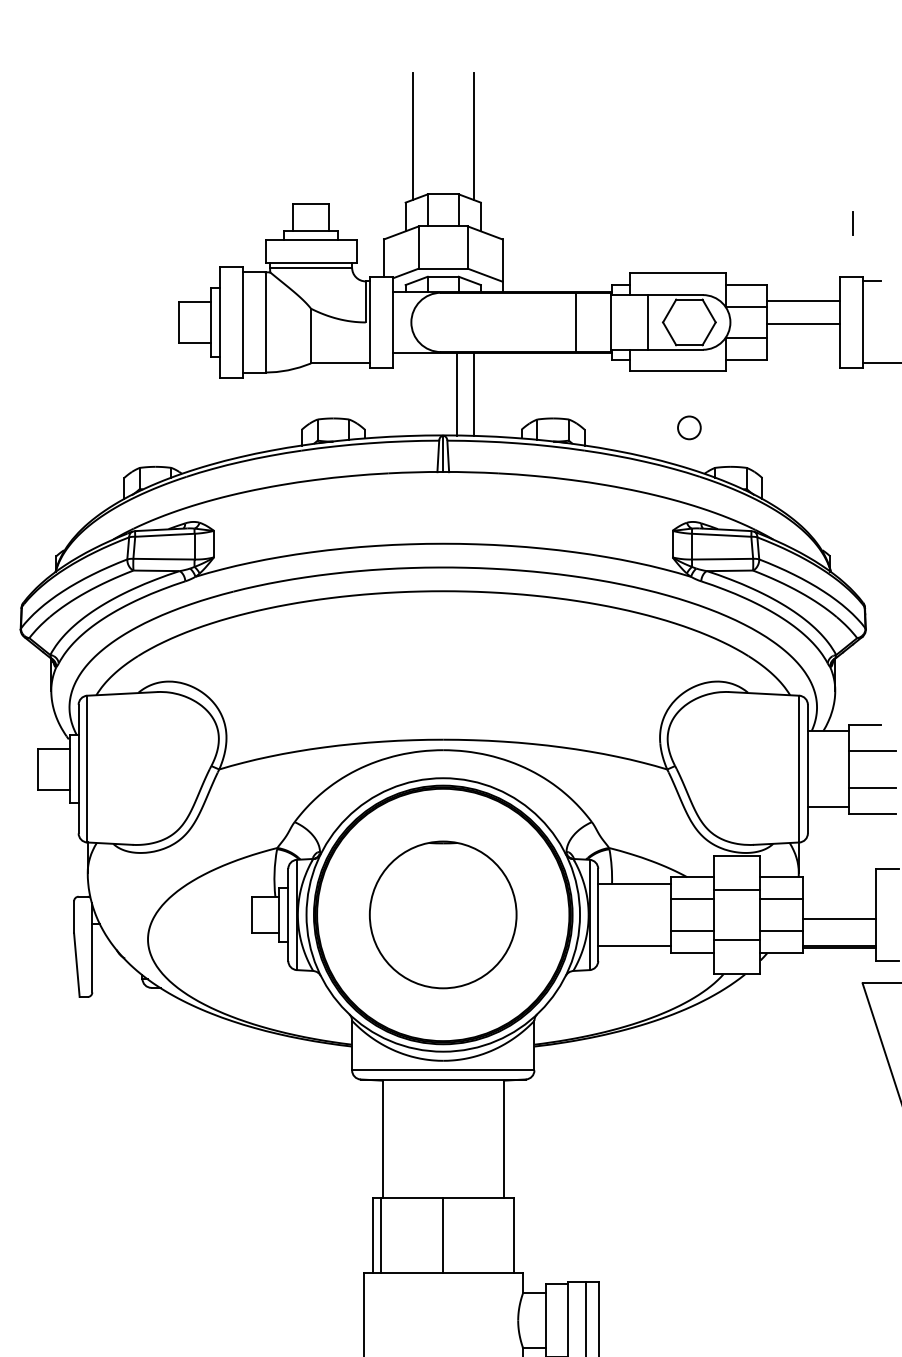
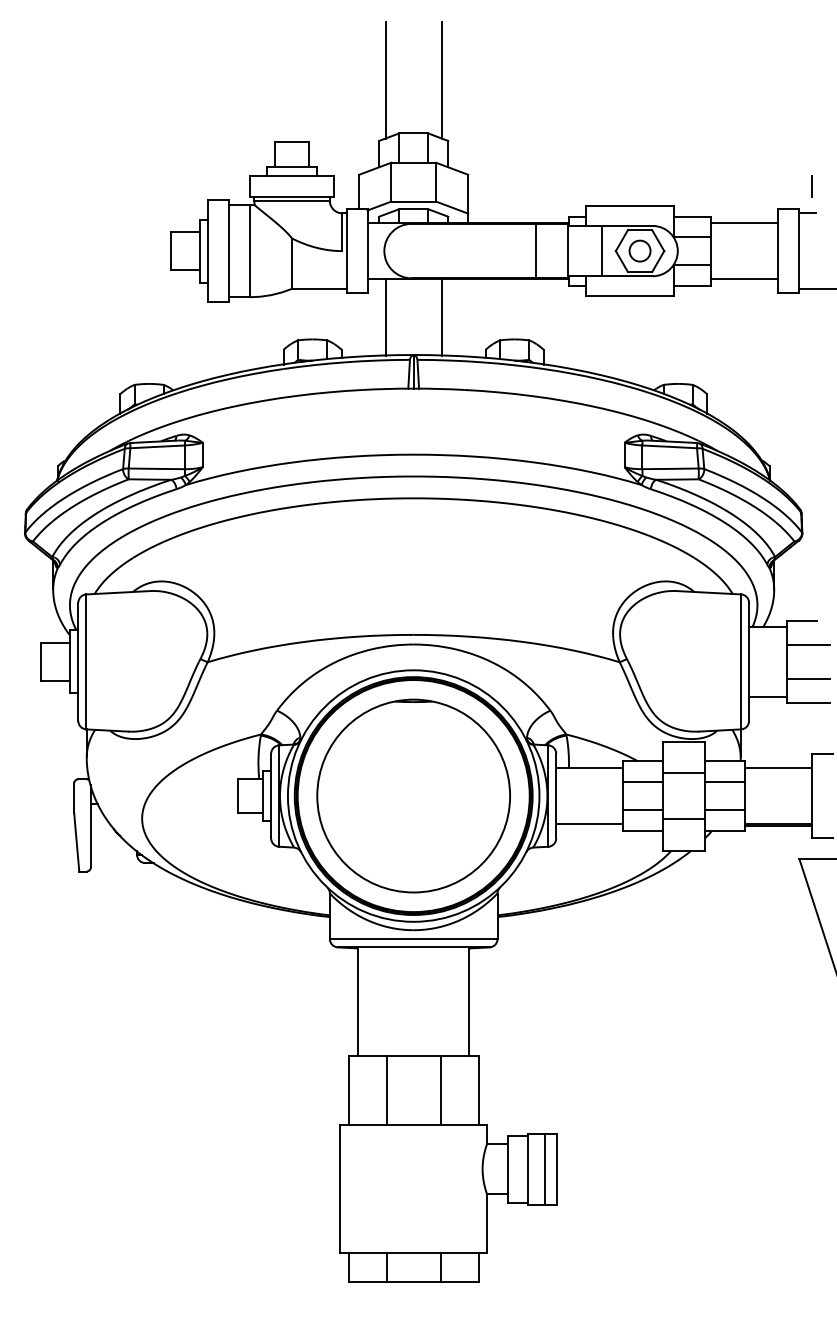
line: (852, 223) -> (811, 186), moved
line: (802, 301) -> (744, 279), moved
line: (802, 323) -> (744, 222), moved
line: (457, 394) -> (385, 317), moved
circle: (688, 427) -> (639, 250), moved
part: (443, 914) -> (413, 795), size x1.43
line: (838, 918) -> (777, 767), moved
line: (381, 1235) -> (386, 1090), moved
line: (443, 1235) -> (440, 1090), moved

